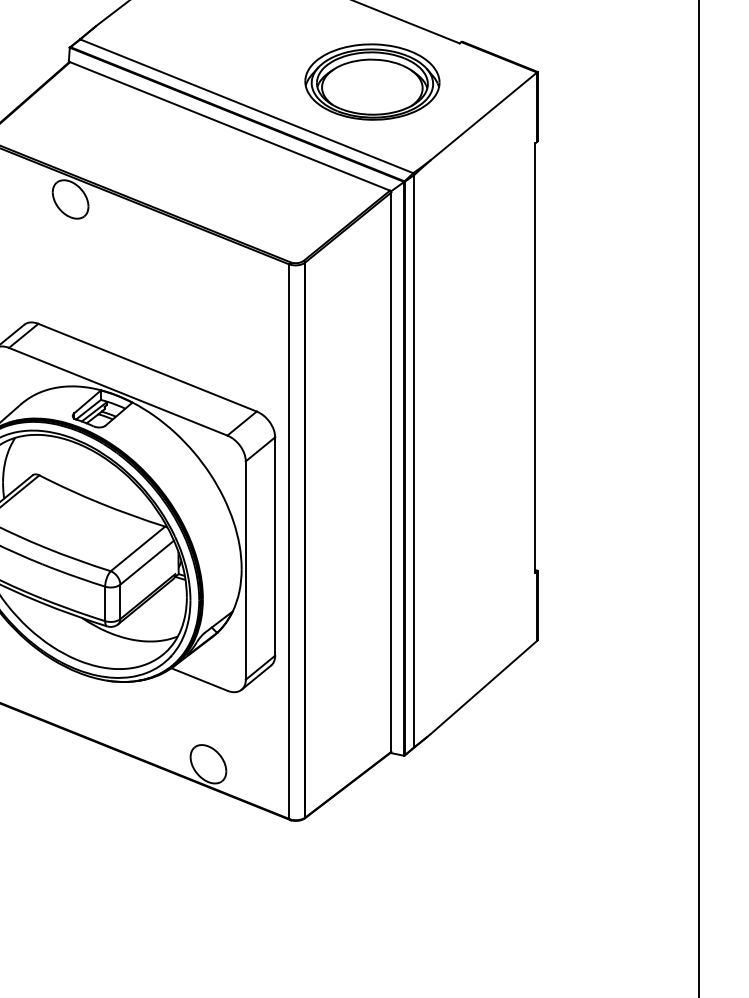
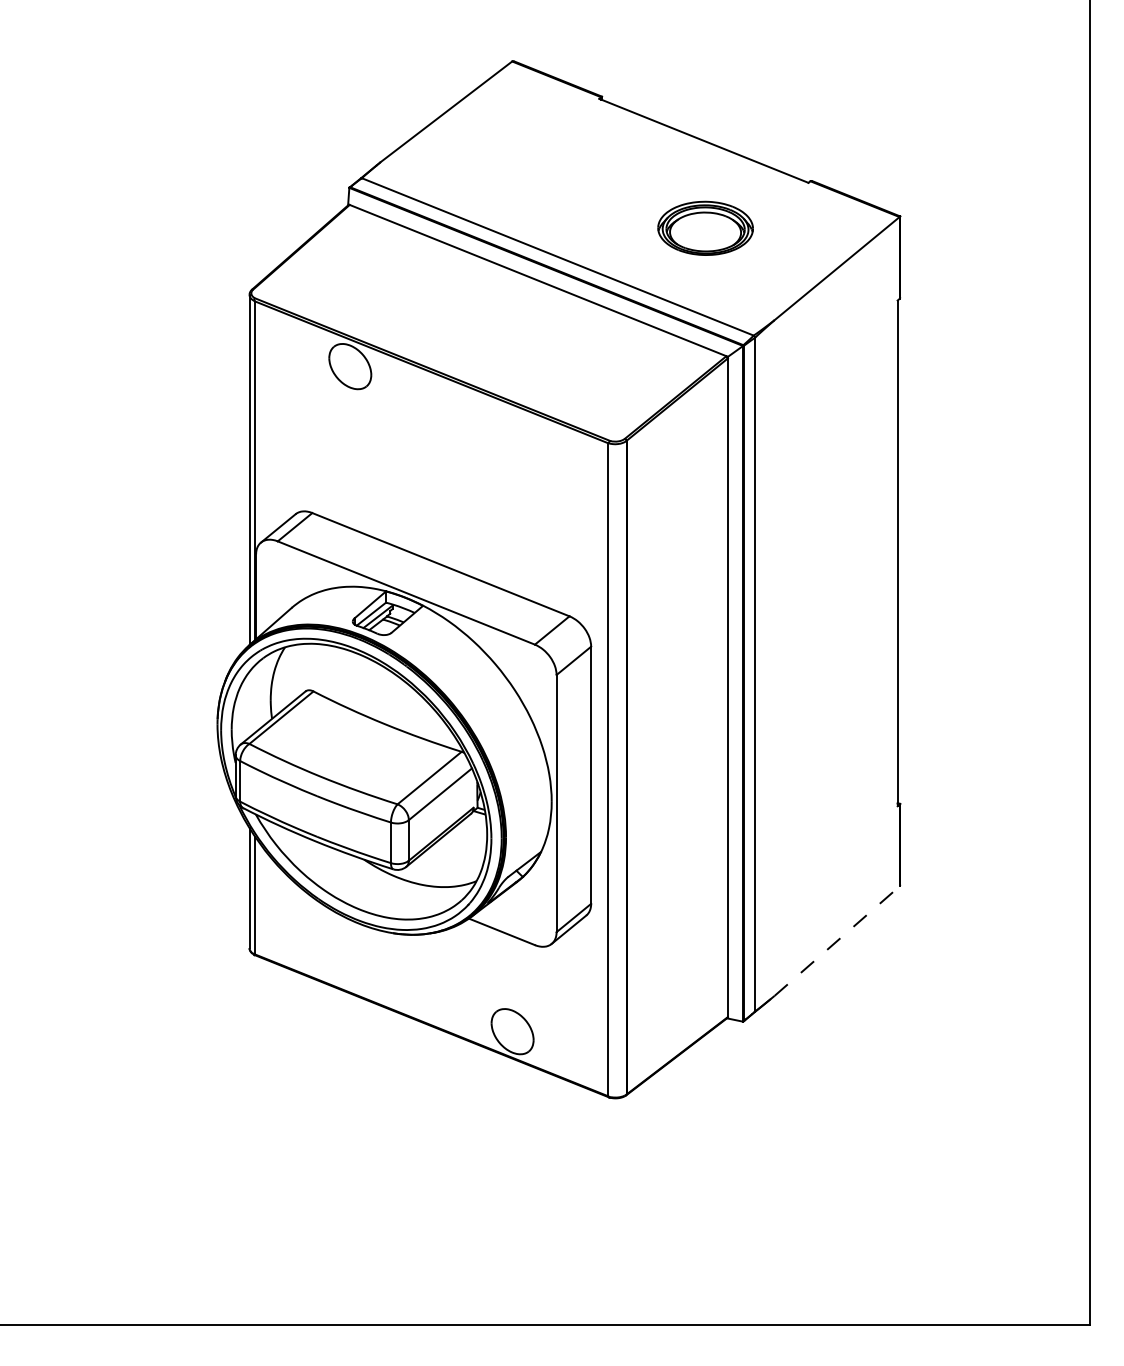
part: (372, 82) -> (705, 228), size x0.6
line: (484, 686) -> (837, 940), solid -> dashed

